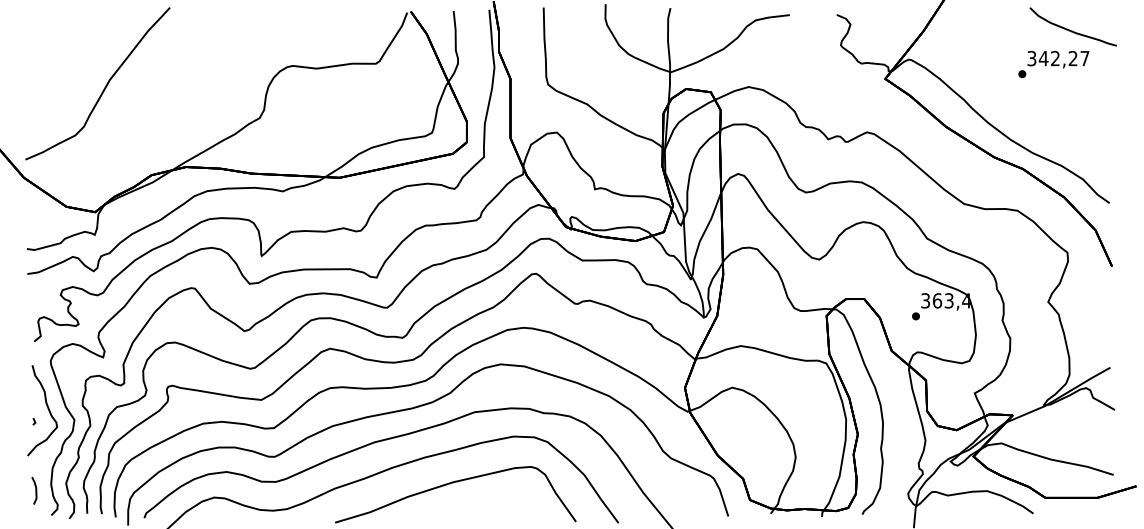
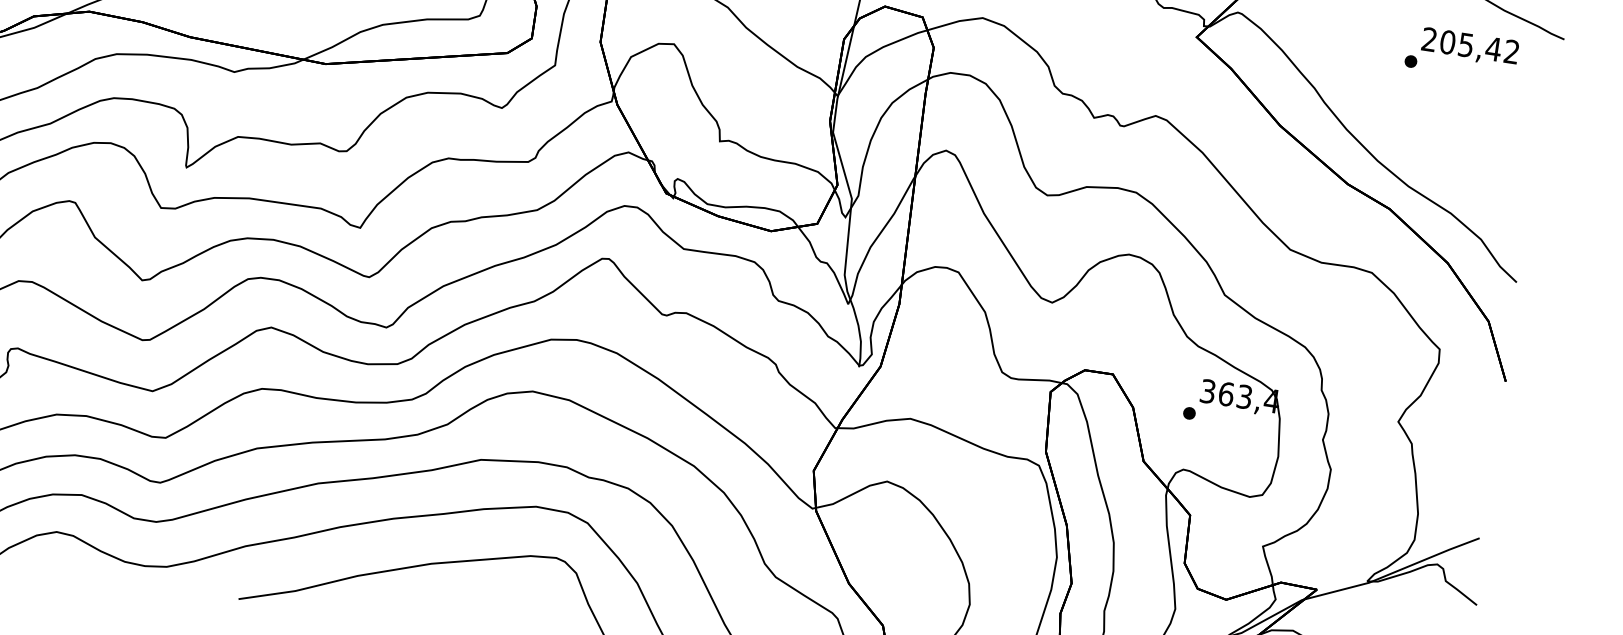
text: (1058, 58) -> (1470, 45), 342,27 -> 205,42

